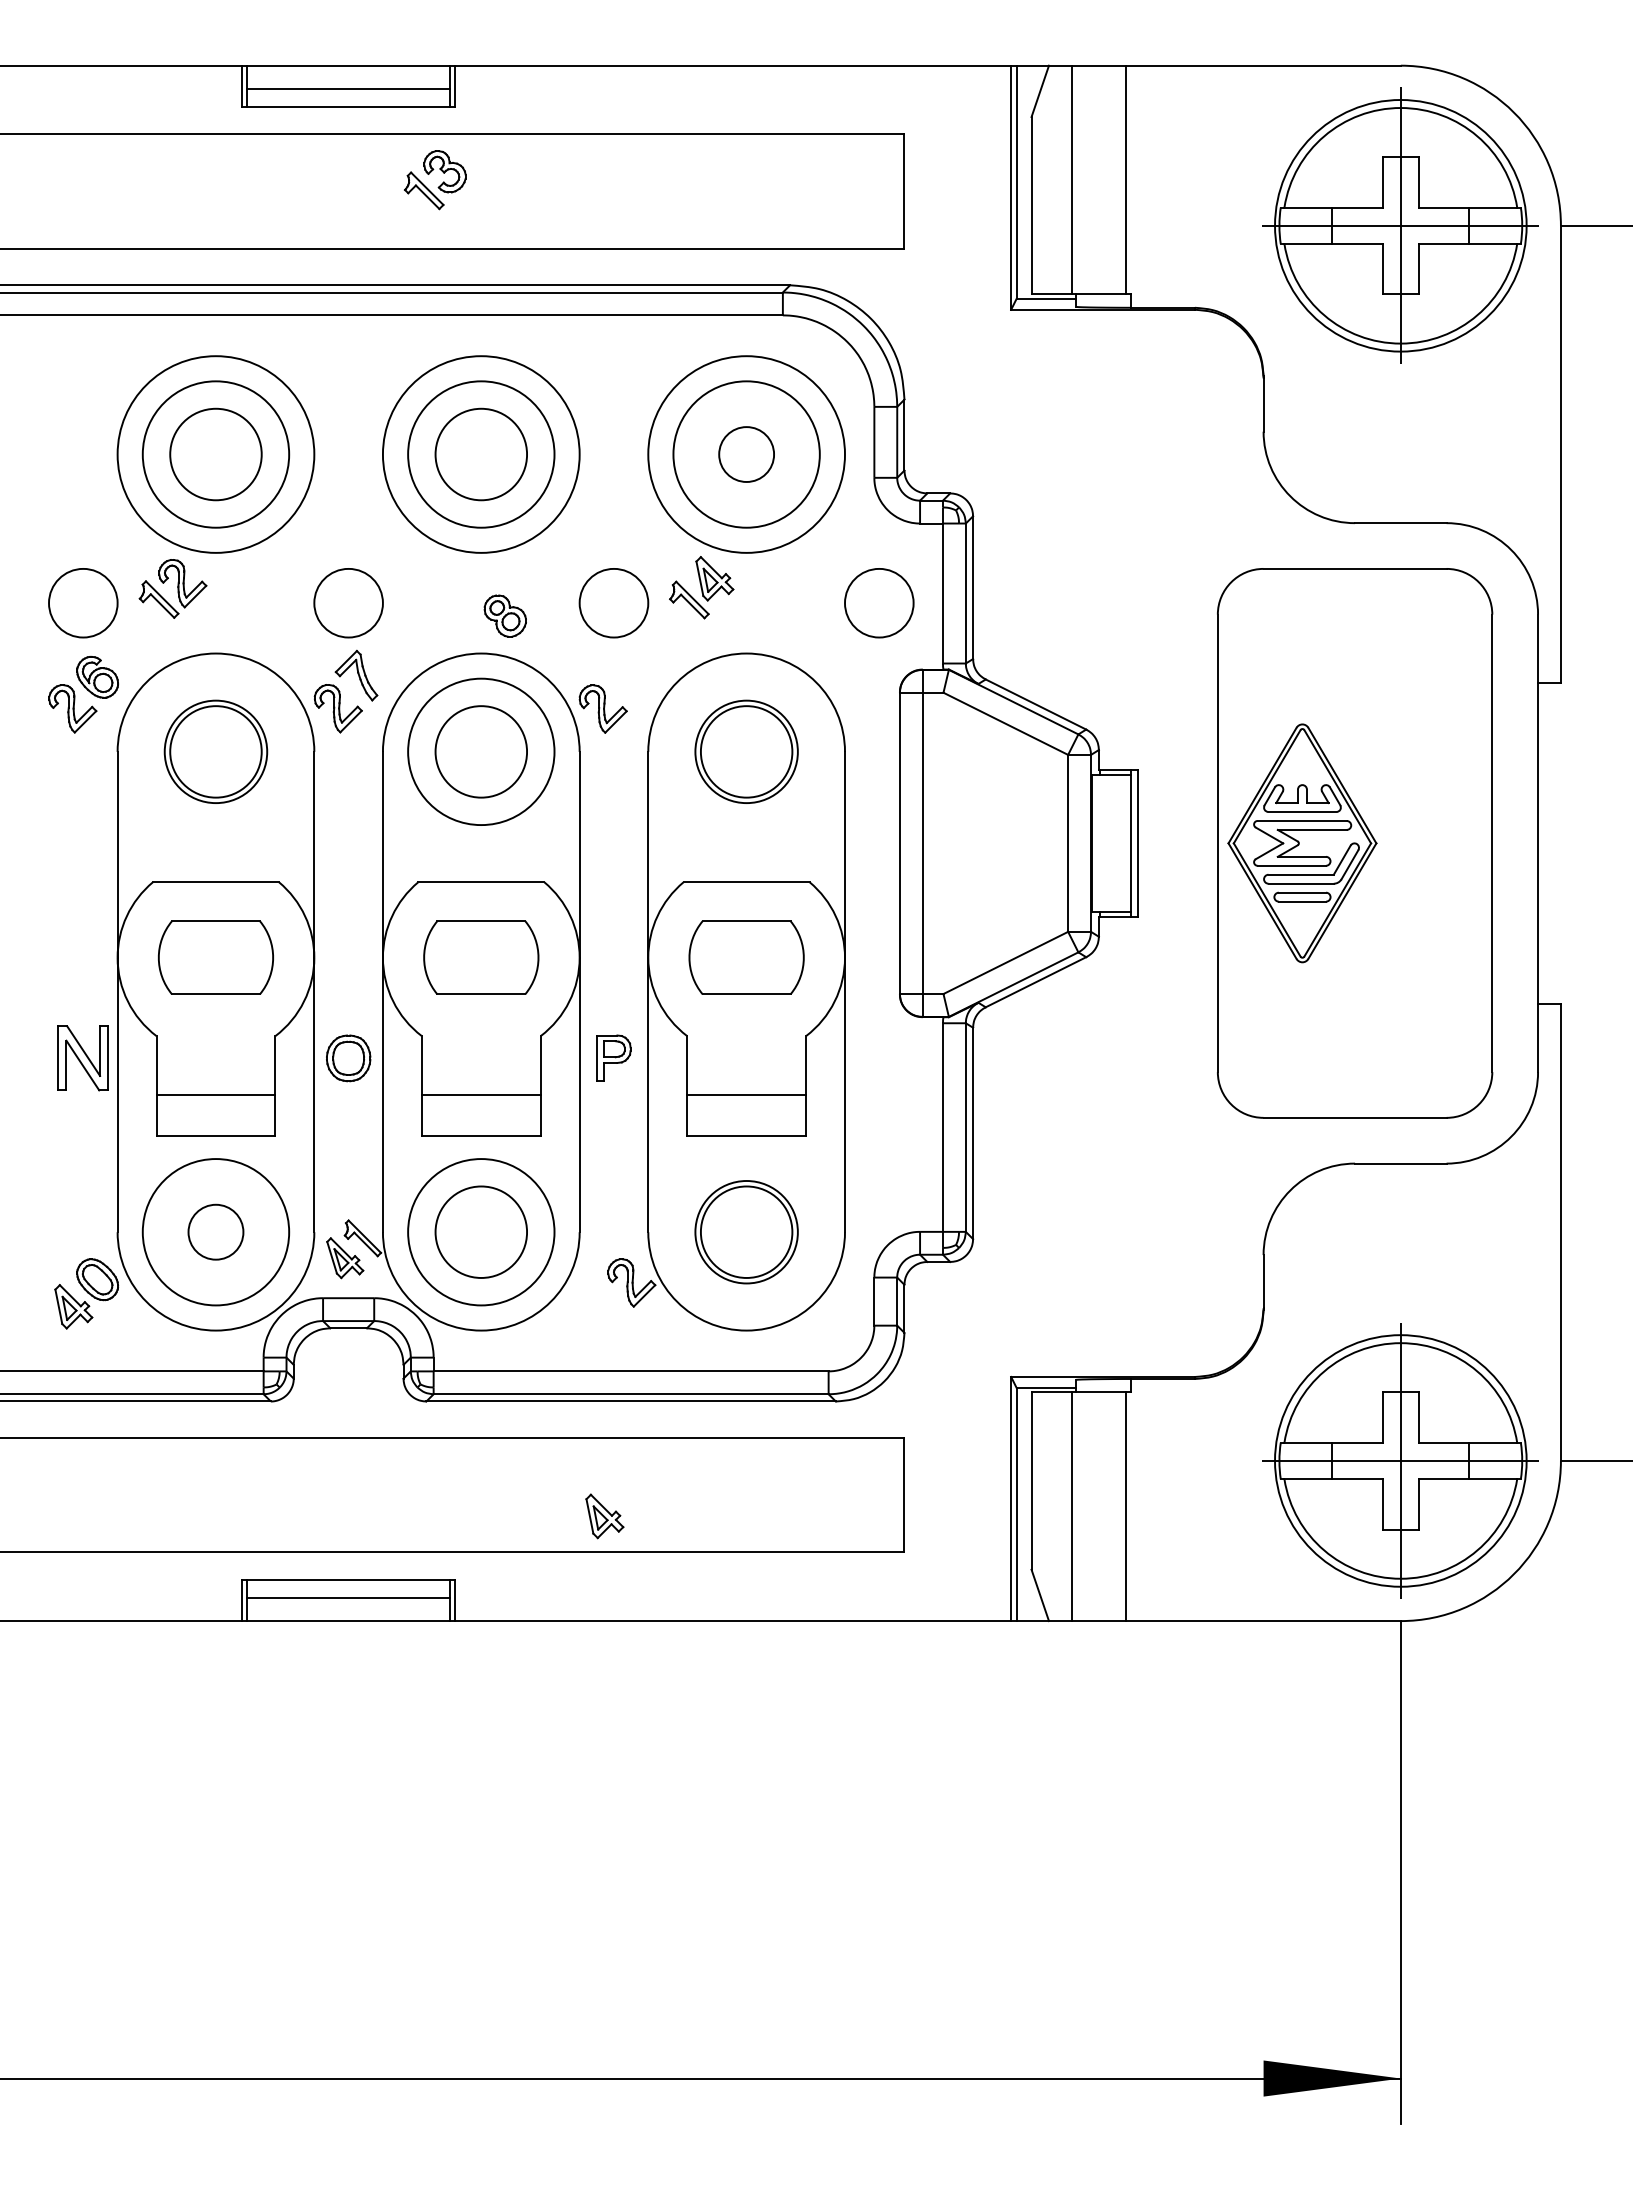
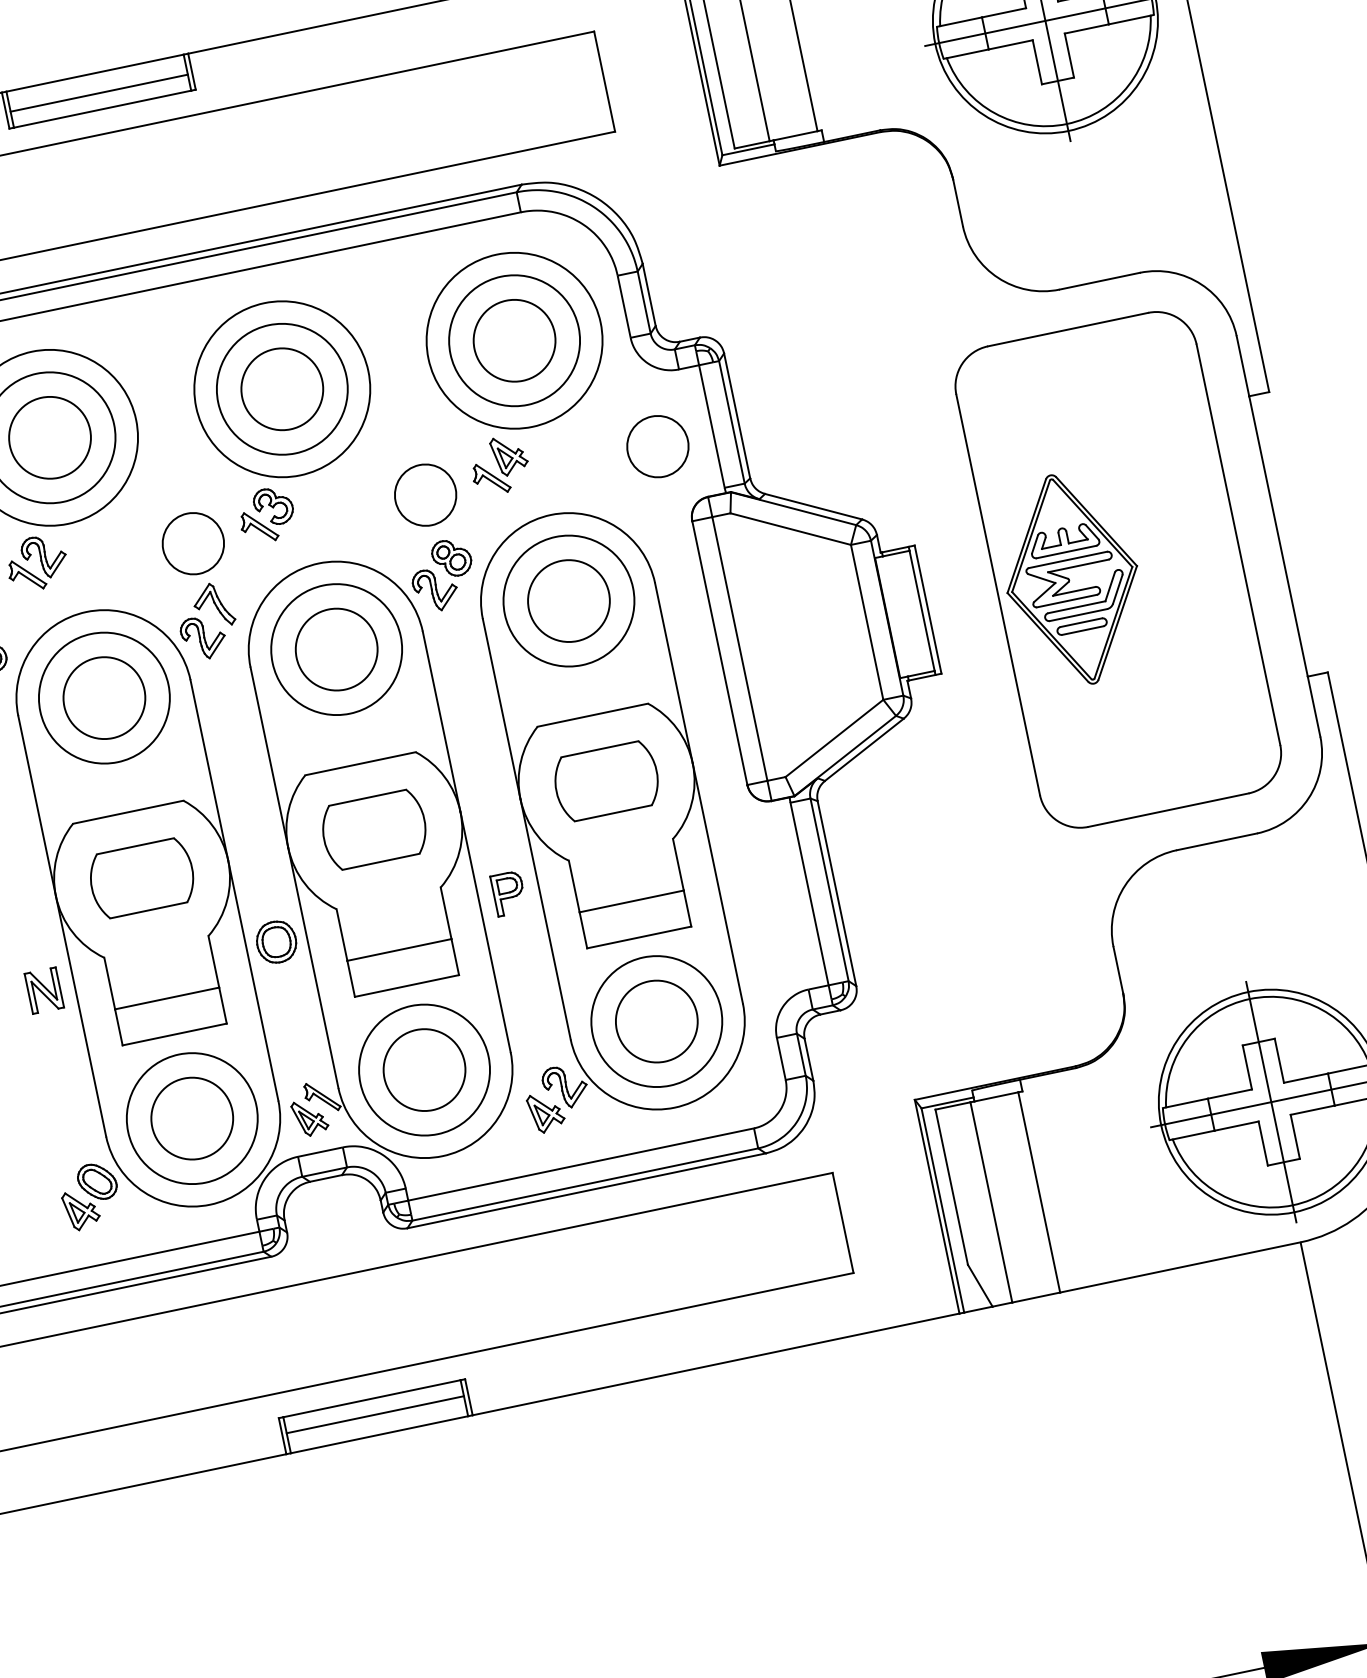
part: (440, 184) -> (272, 518), moved
circle: (746, 454) -> (514, 340), size x1.67
part: (504, 615) -> (451, 557), moved
circle: (215, 751) -> (103, 697), size x1.43
circle: (746, 751) -> (568, 600), size x1.43
part: (83, 1058) -> (44, 990), size x0.71
circle: (215, 1231) -> (191, 1118), size x1.67
circle: (746, 1232) -> (656, 1021), size x1.43
part: (604, 1516) -> (545, 1112), moved

